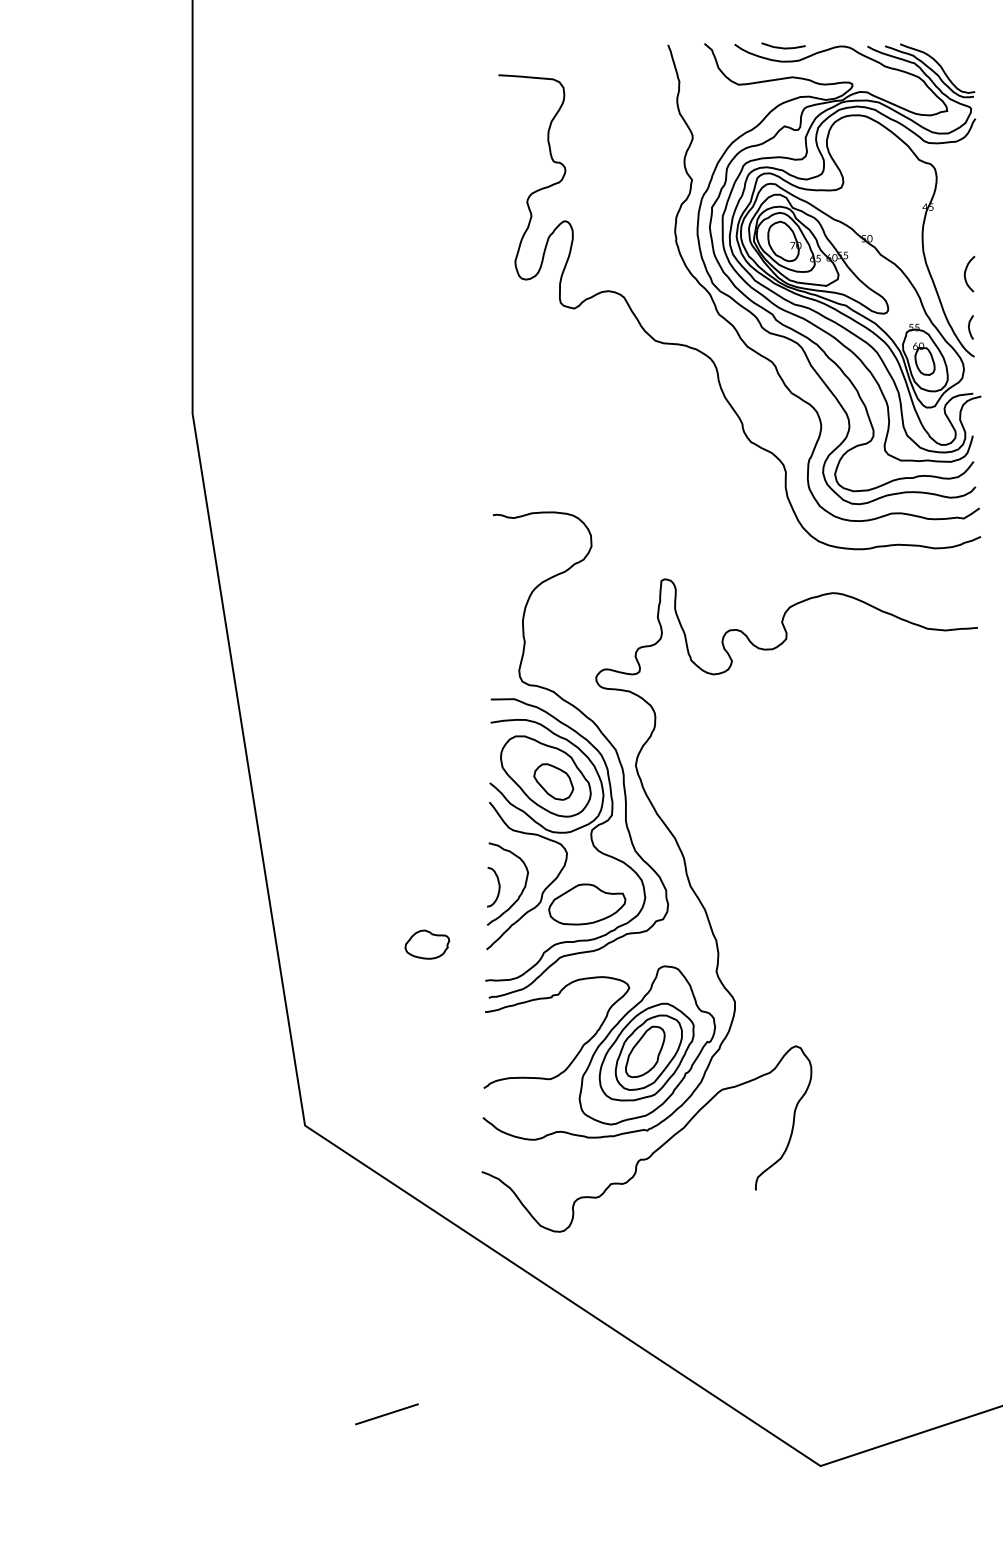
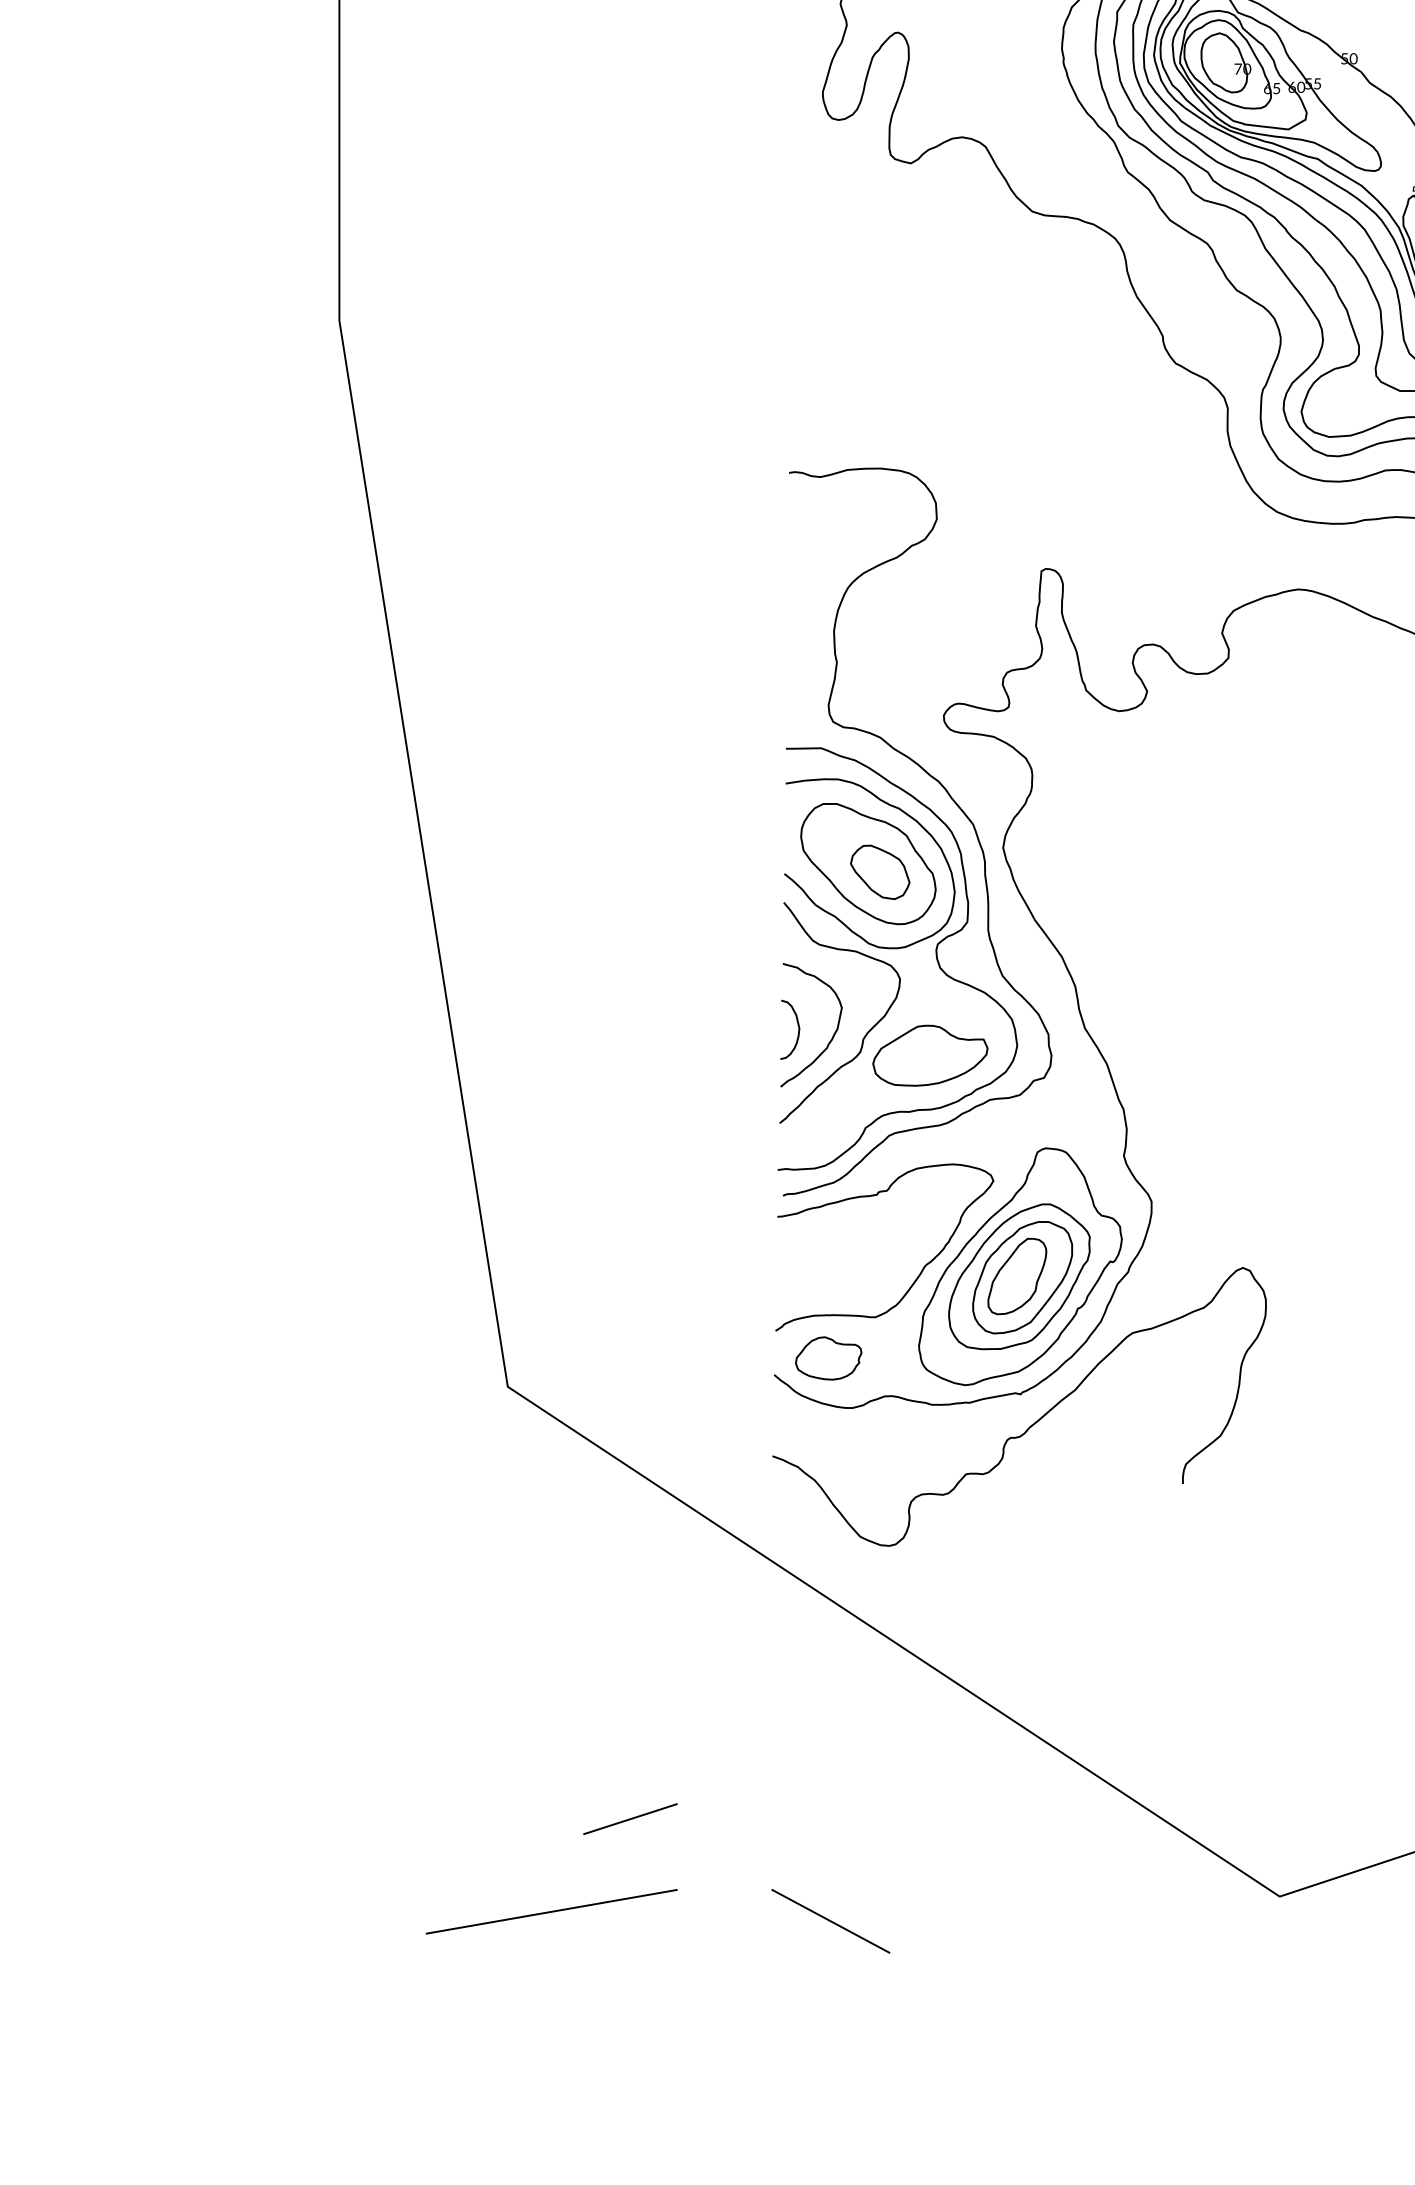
part: (427, 944) -> (828, 1358), moved
line: (333, 1475) -> (550, 1910), added
line: (520, 1482) -> (830, 1921), added

